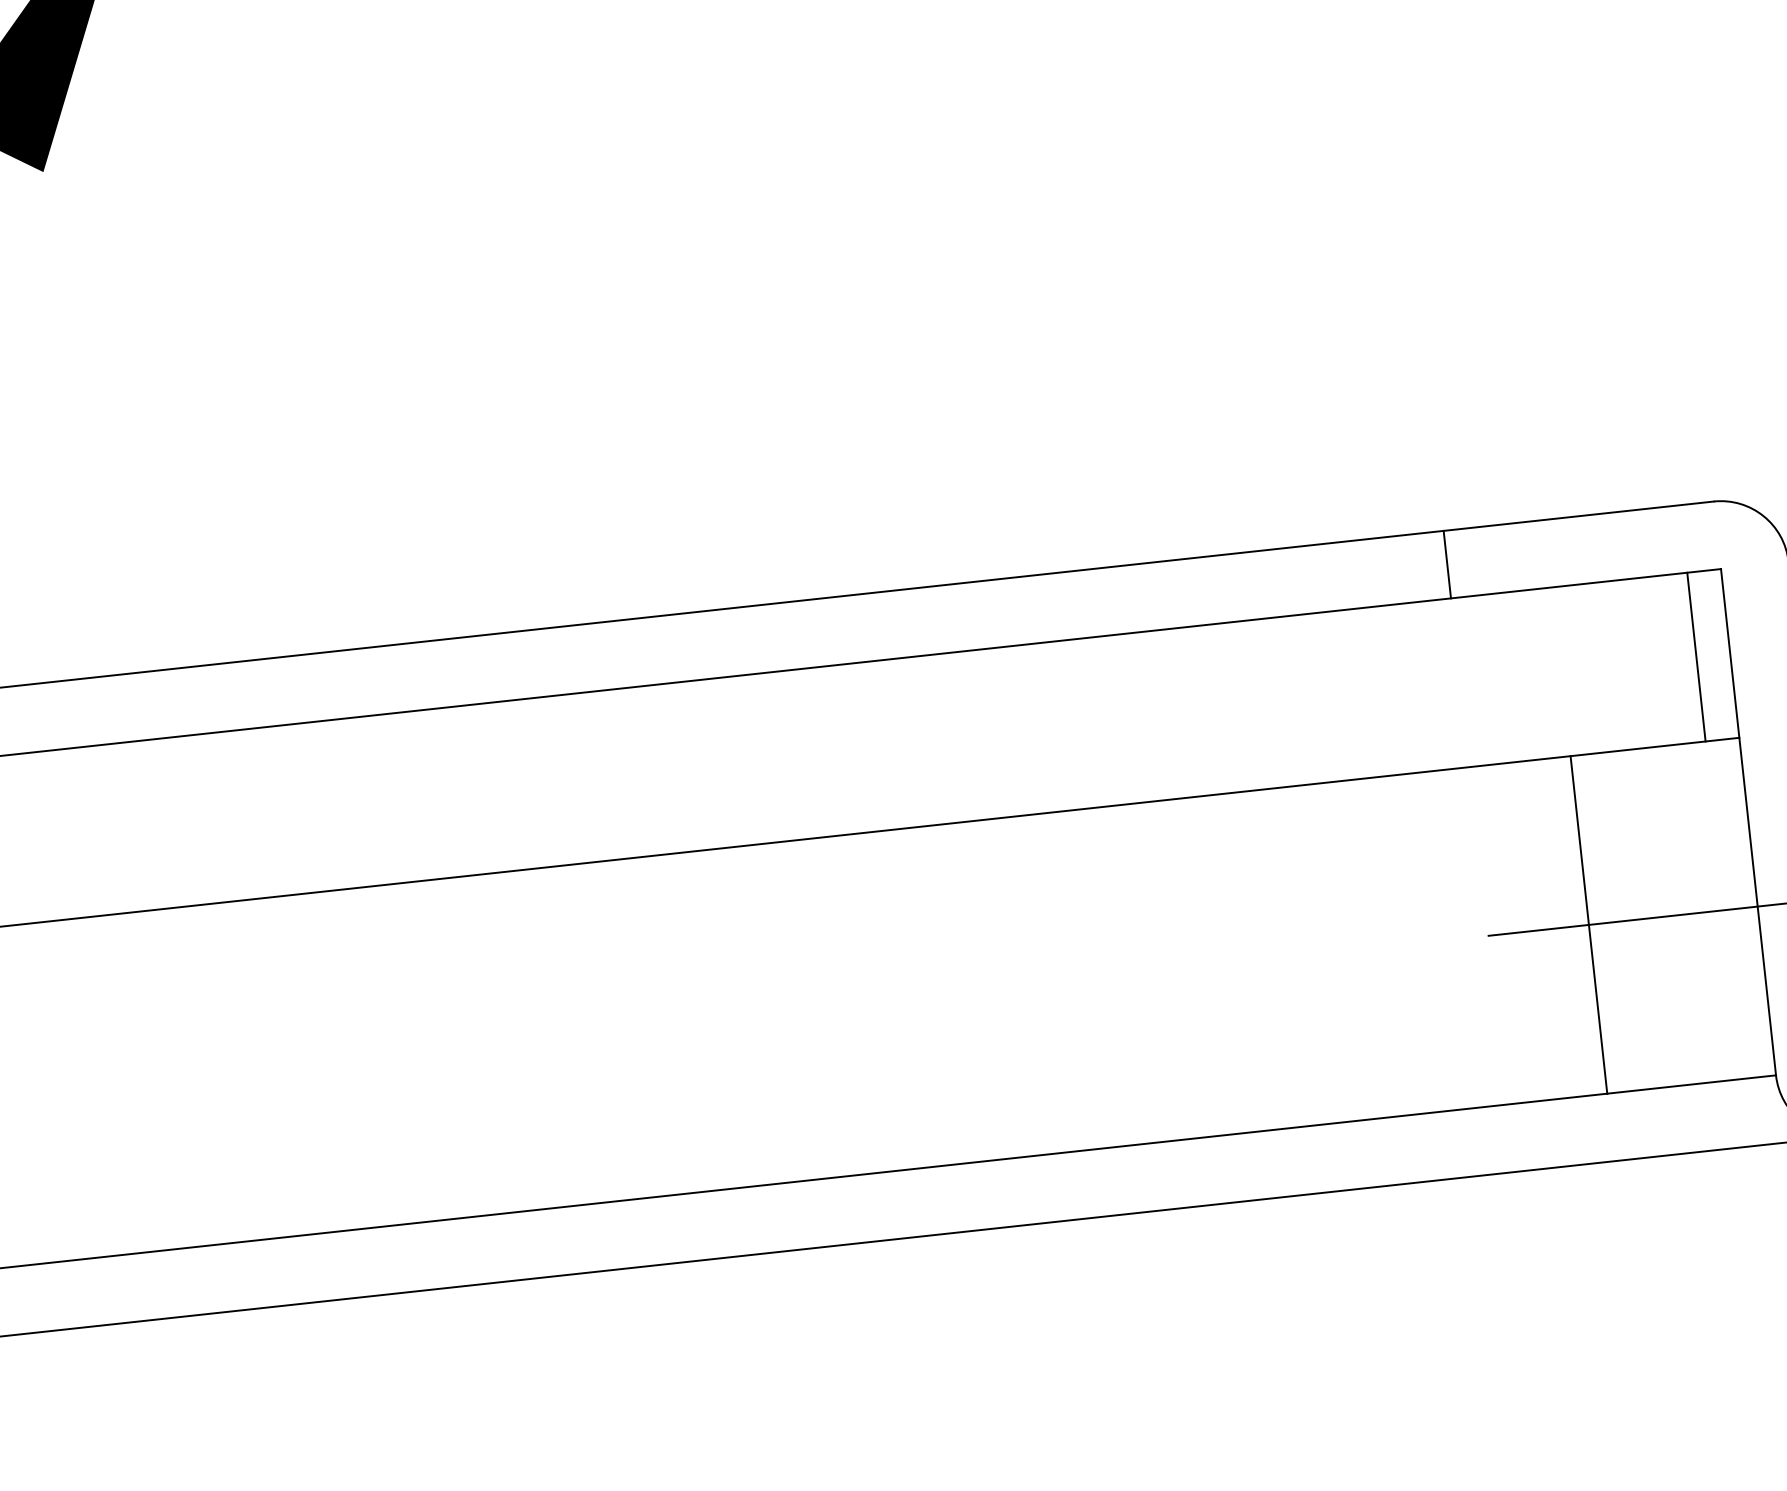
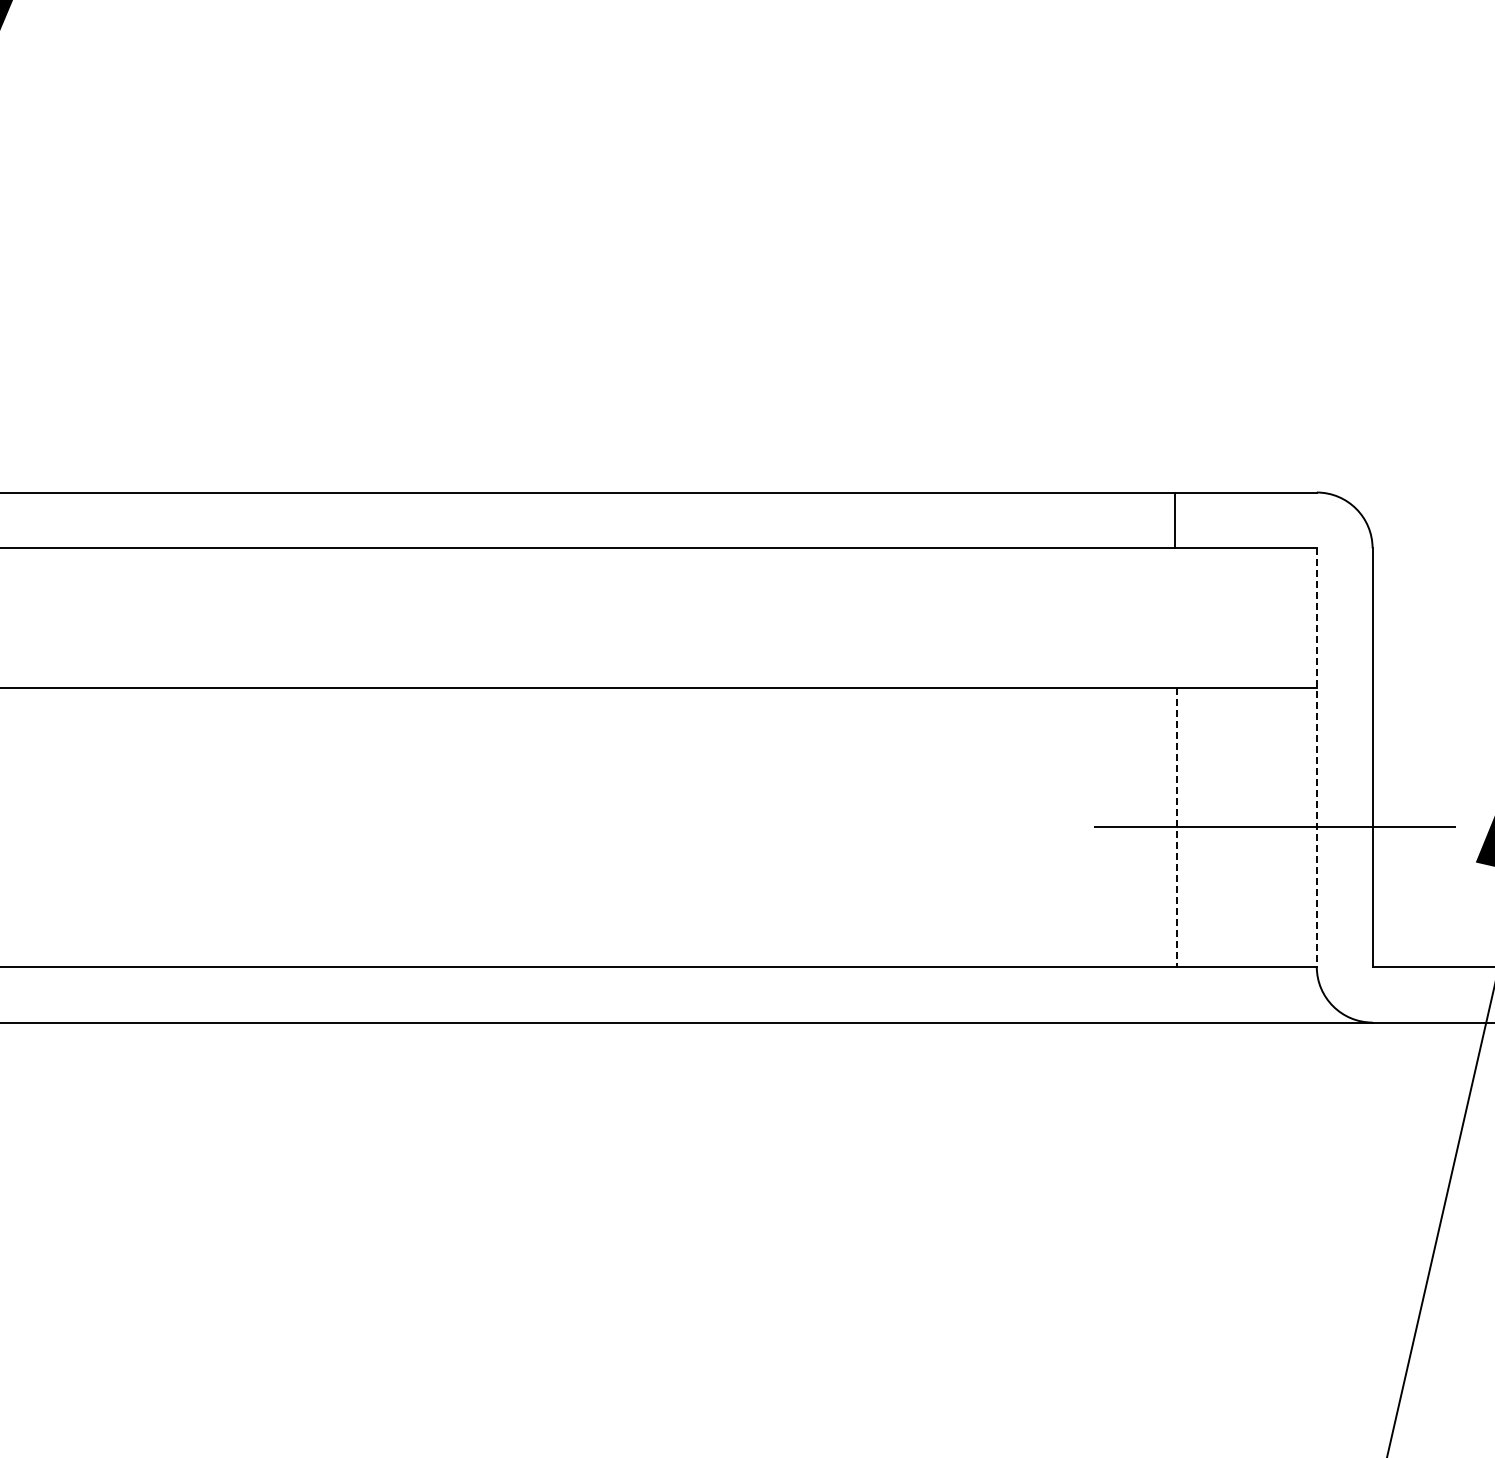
line: (1447, 564) -> (1174, 520), moved
line: (1695, 656) -> (1288, 617), removed
line: (1748, 823) -> (1316, 758), solid -> dashed
line: (1589, 925) -> (1177, 827), solid -> dashed

